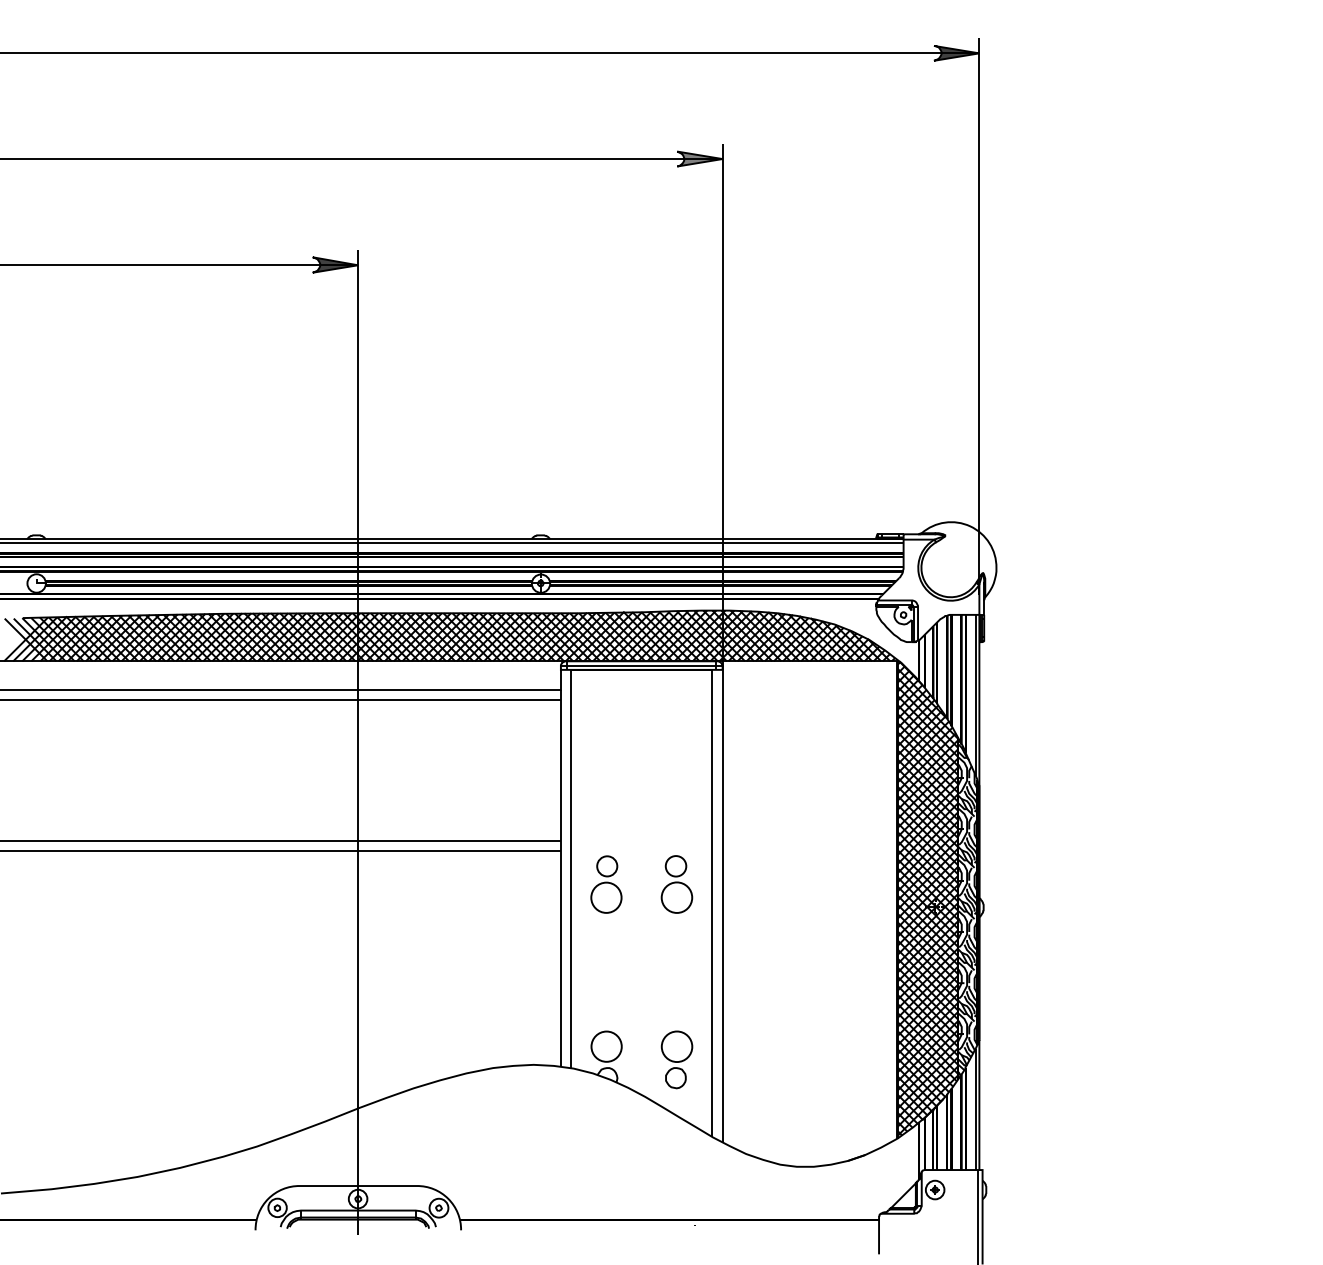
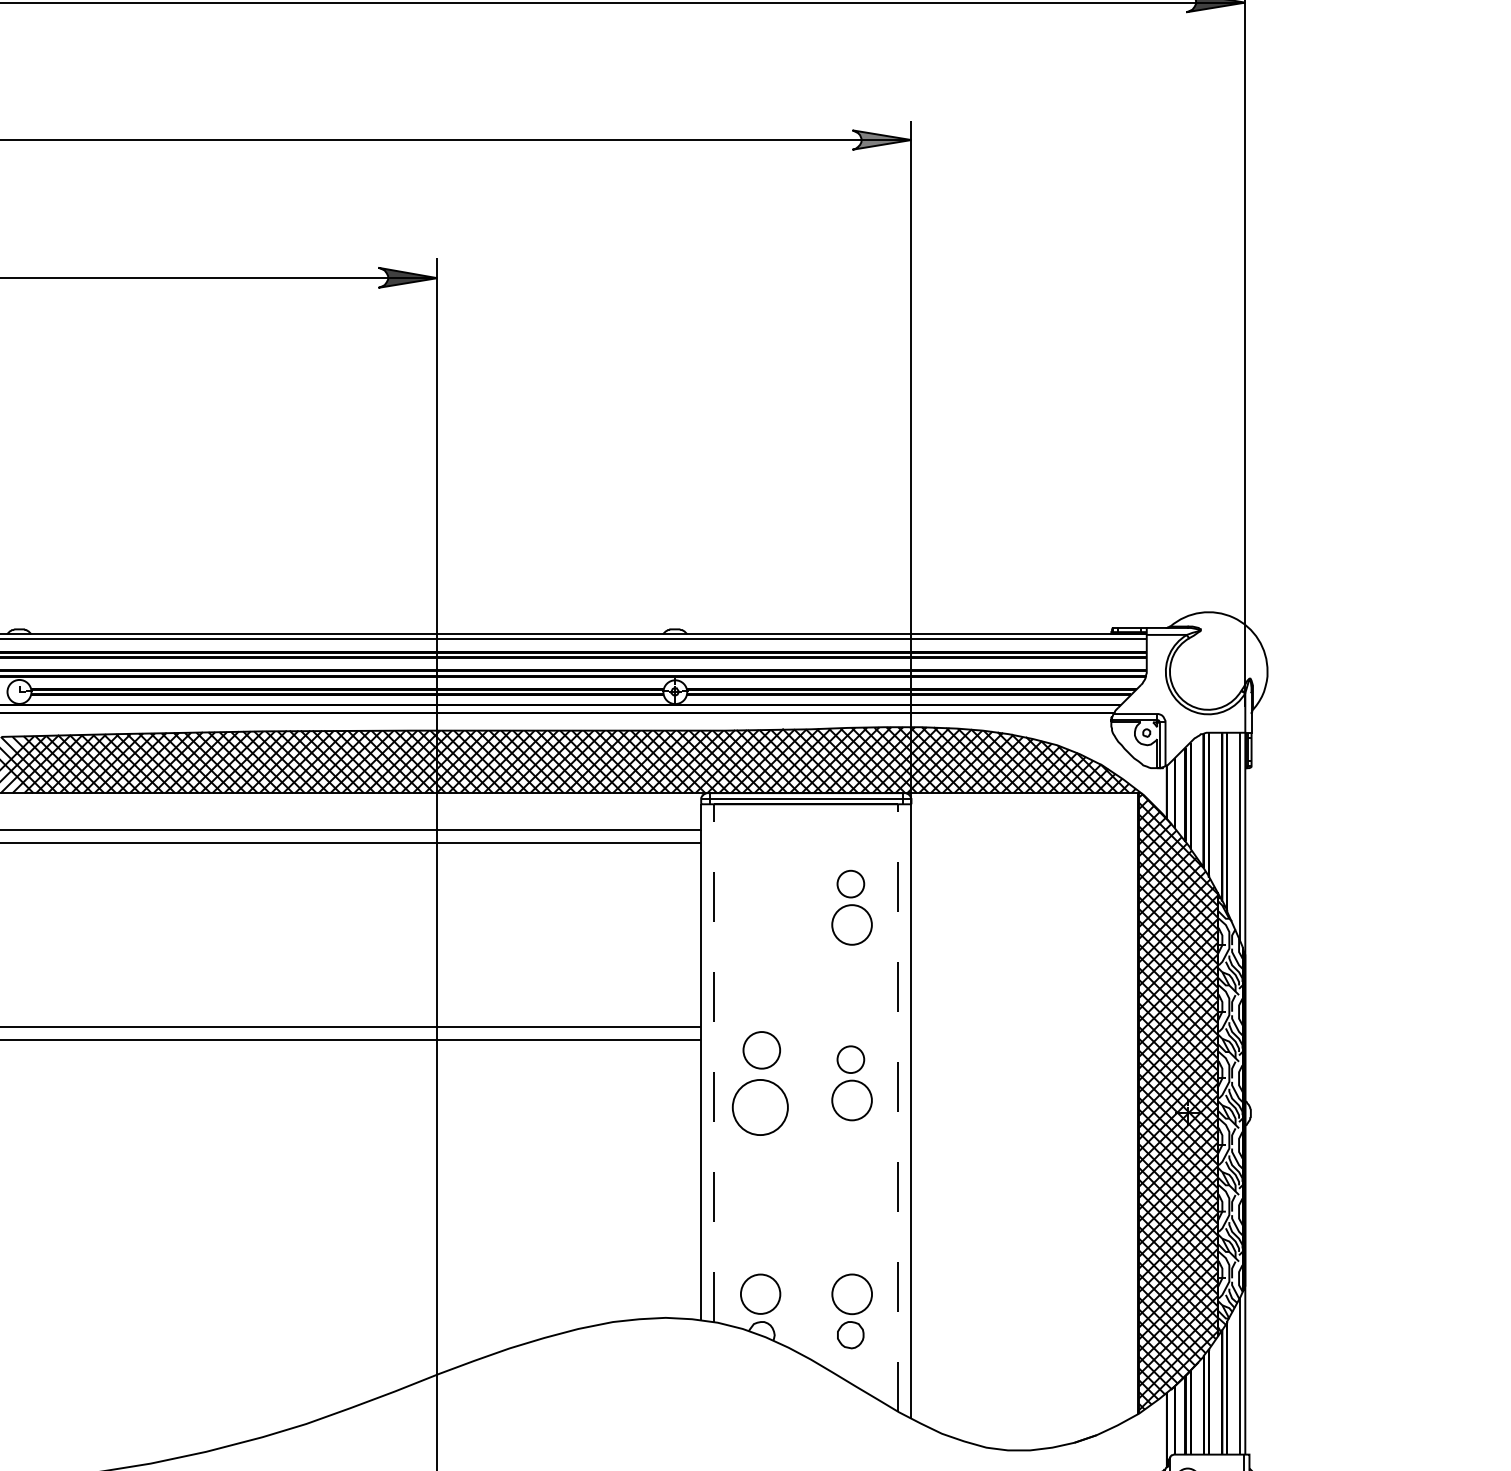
part: (676, 749) -> (851, 907), added
line: (571, 868) -> (714, 1062), solid -> dashed
part: (606, 884) -> (760, 1083), size x1.4
line: (712, 903) -> (898, 1108), solid -> dashed

